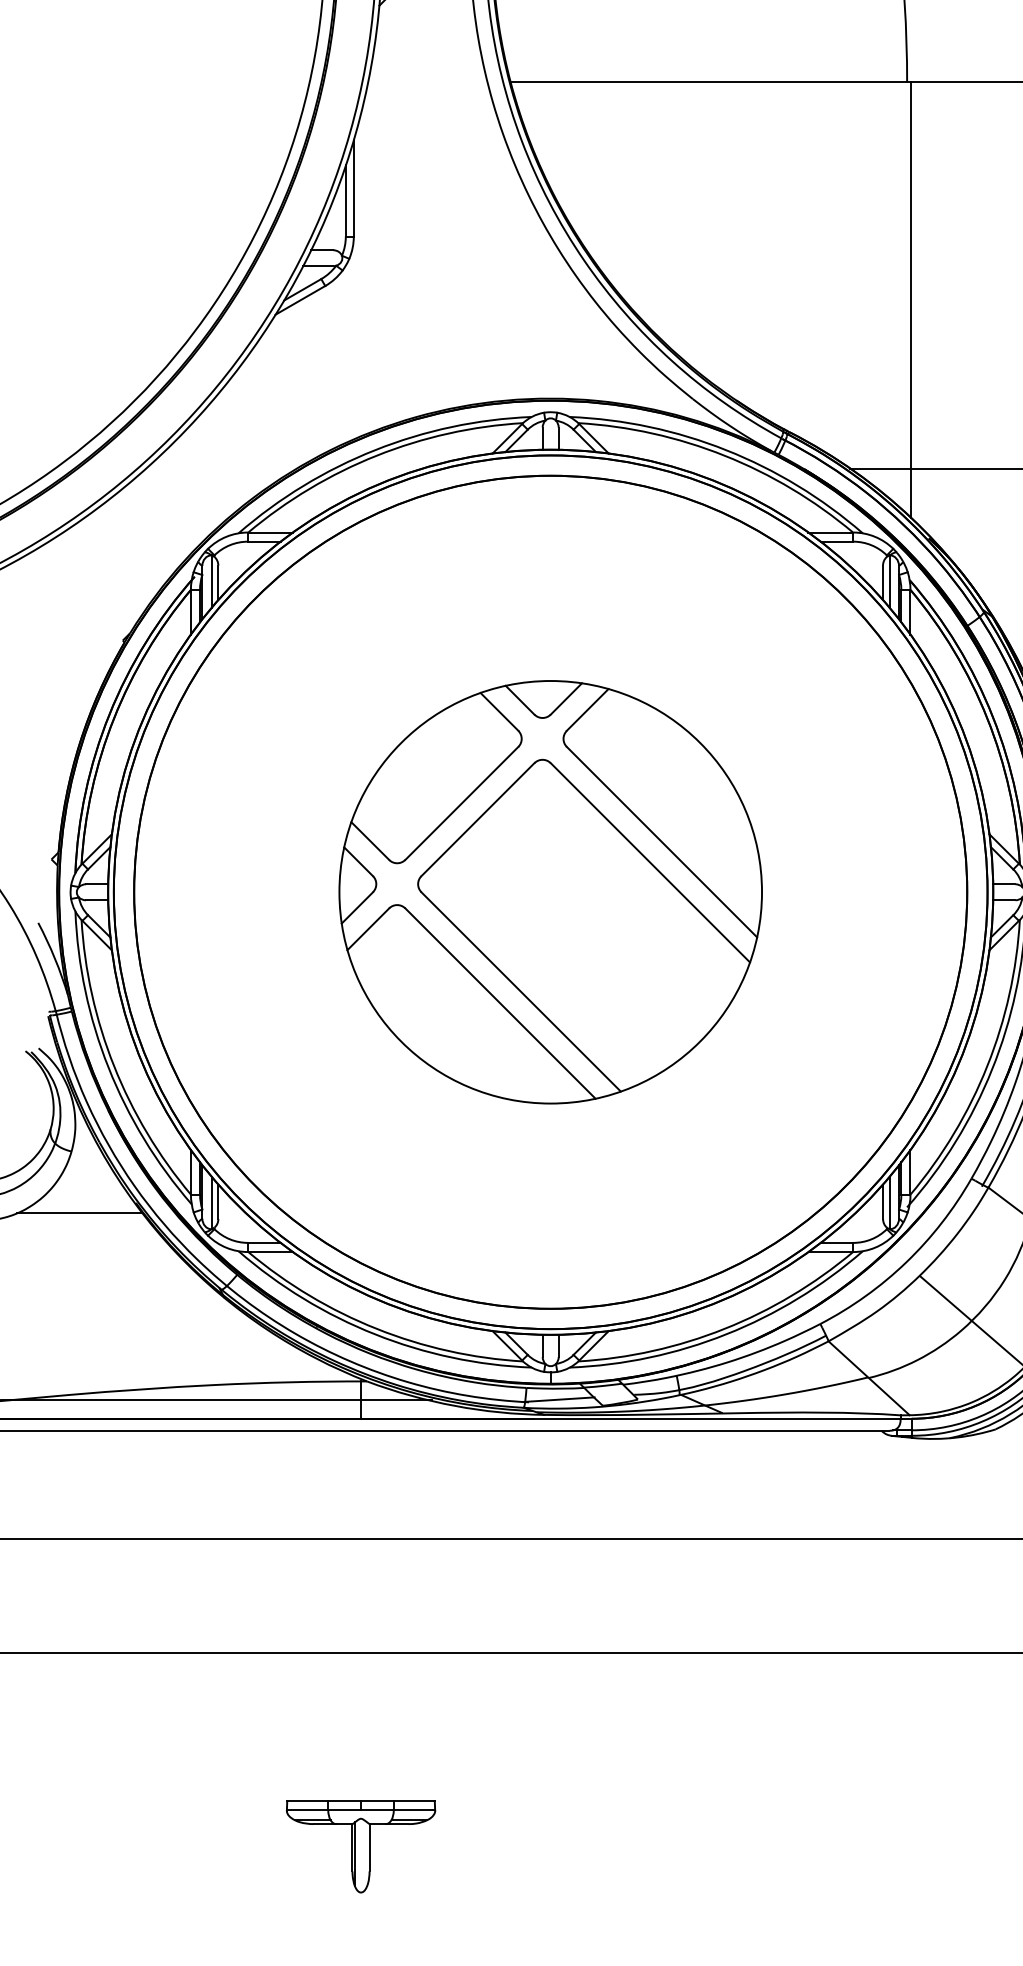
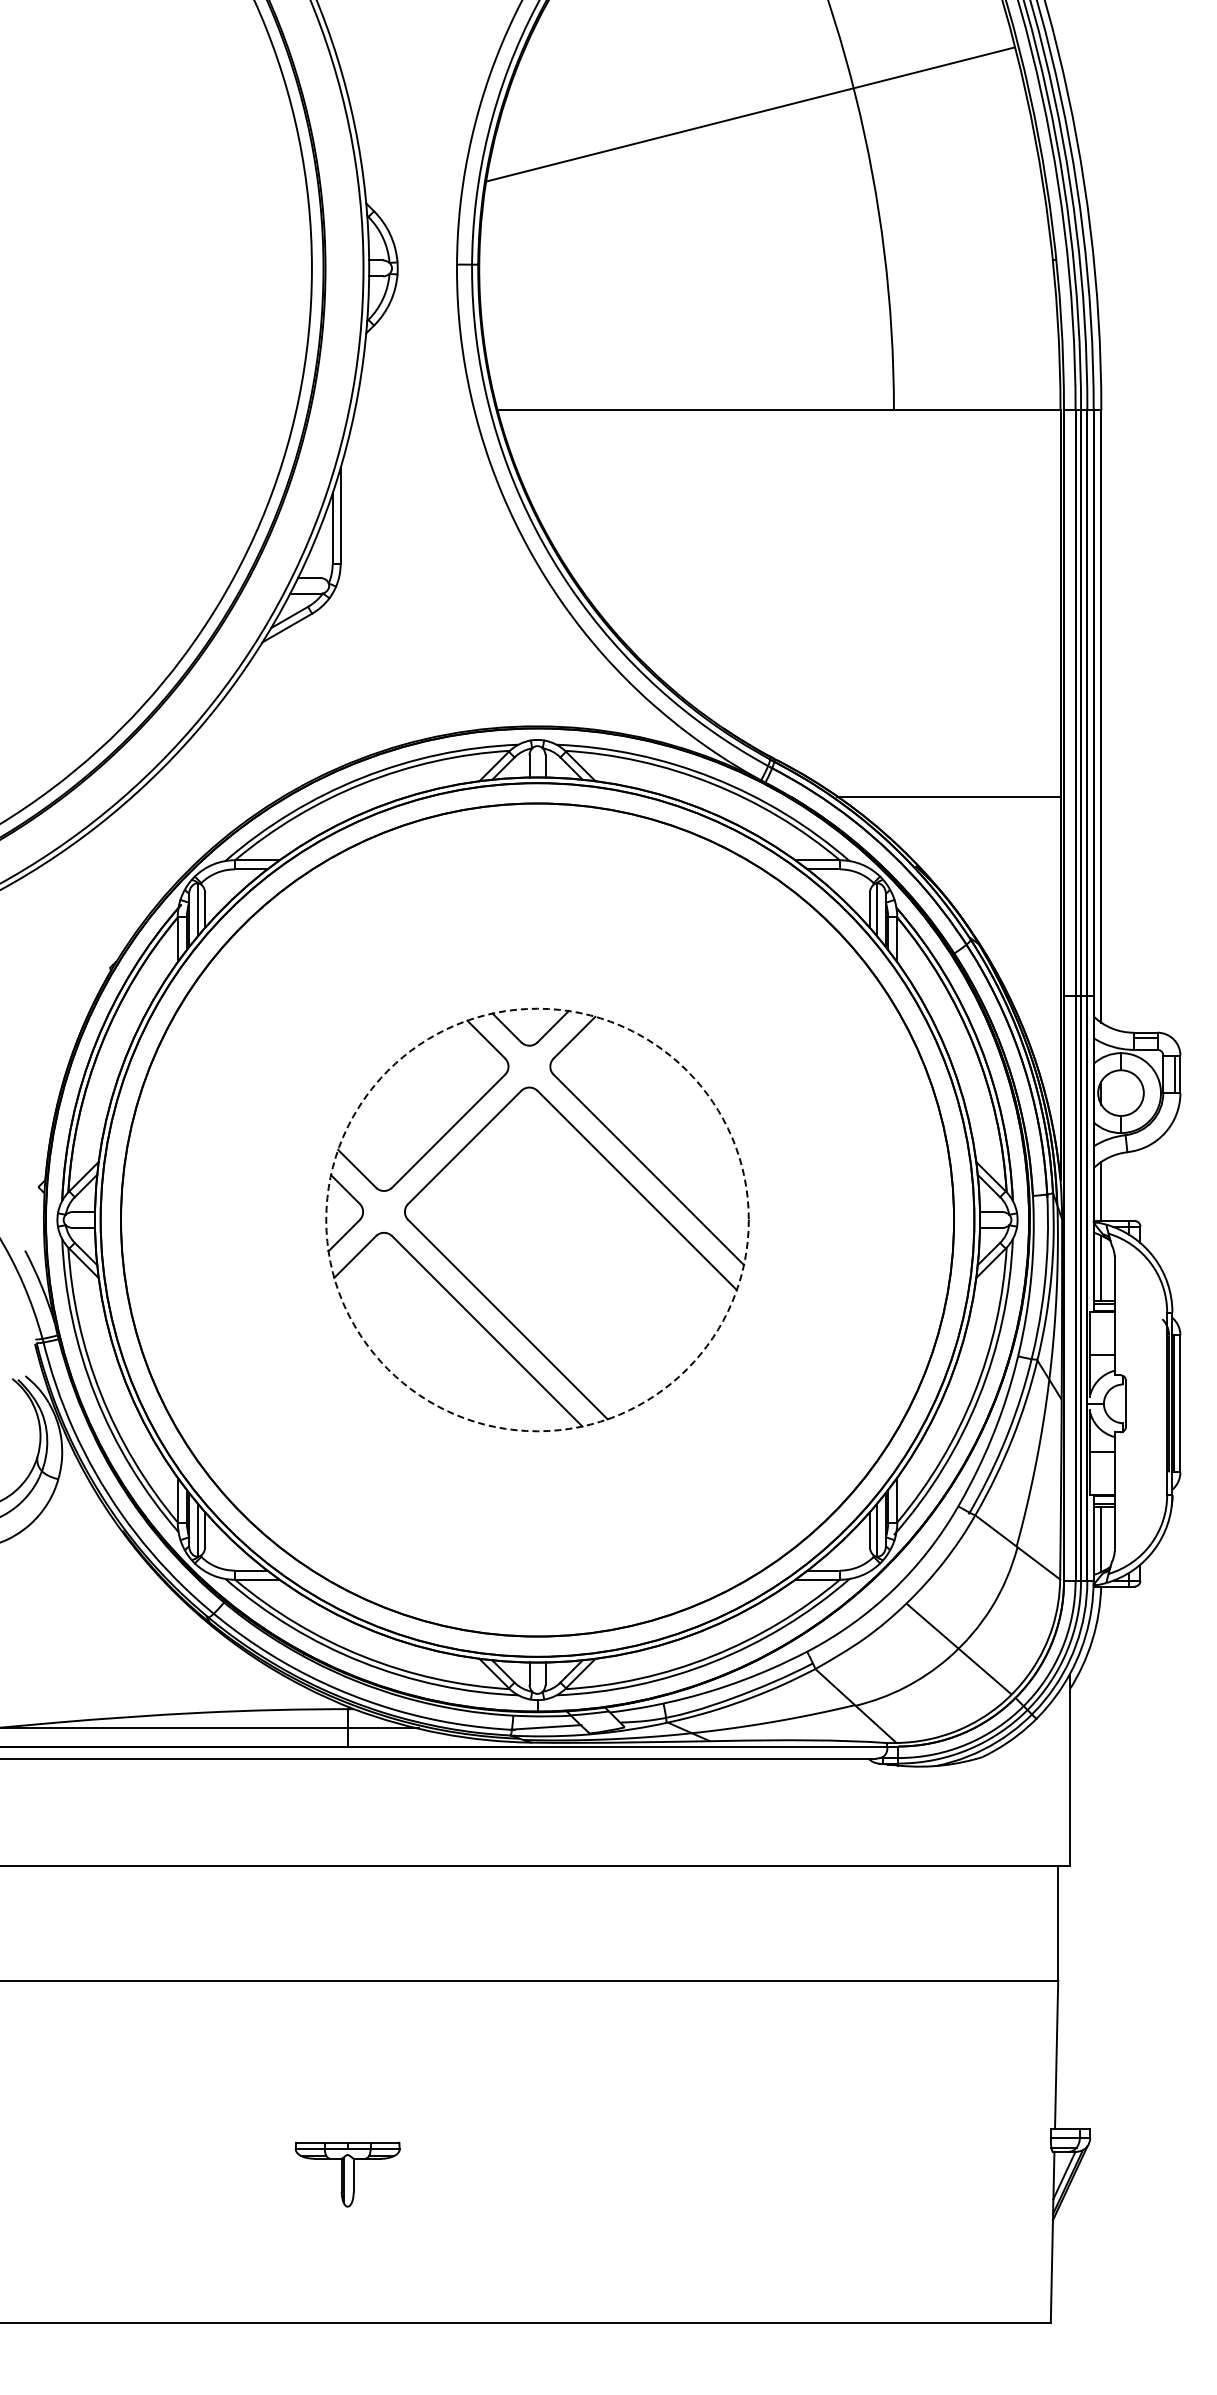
line: (910, 299) -> (897, 627), removed
circle: (550, 891) -> (537, 1219), solid -> dashed
line: (79, 1212) -> (66, 1540), removed
part: (360, 1846) -> (347, 2174), size x0.7

